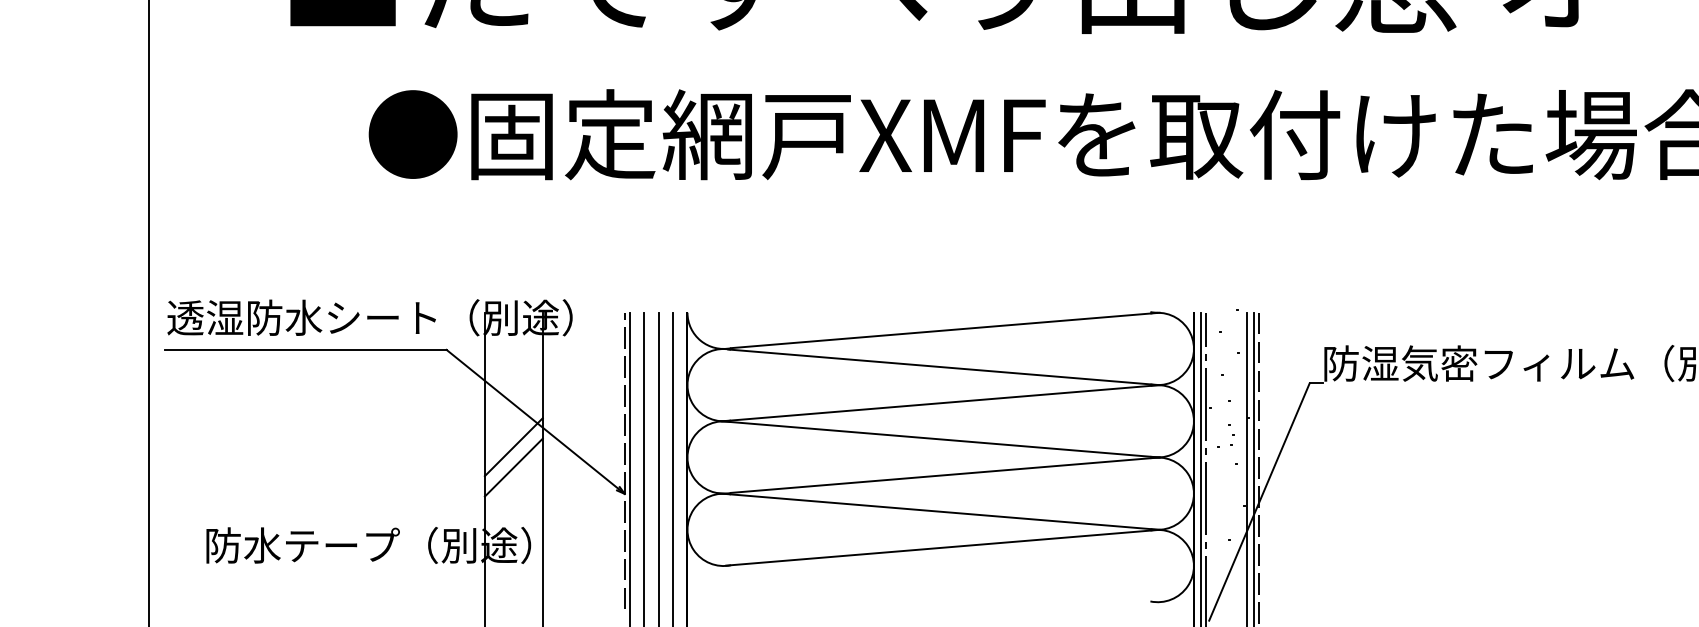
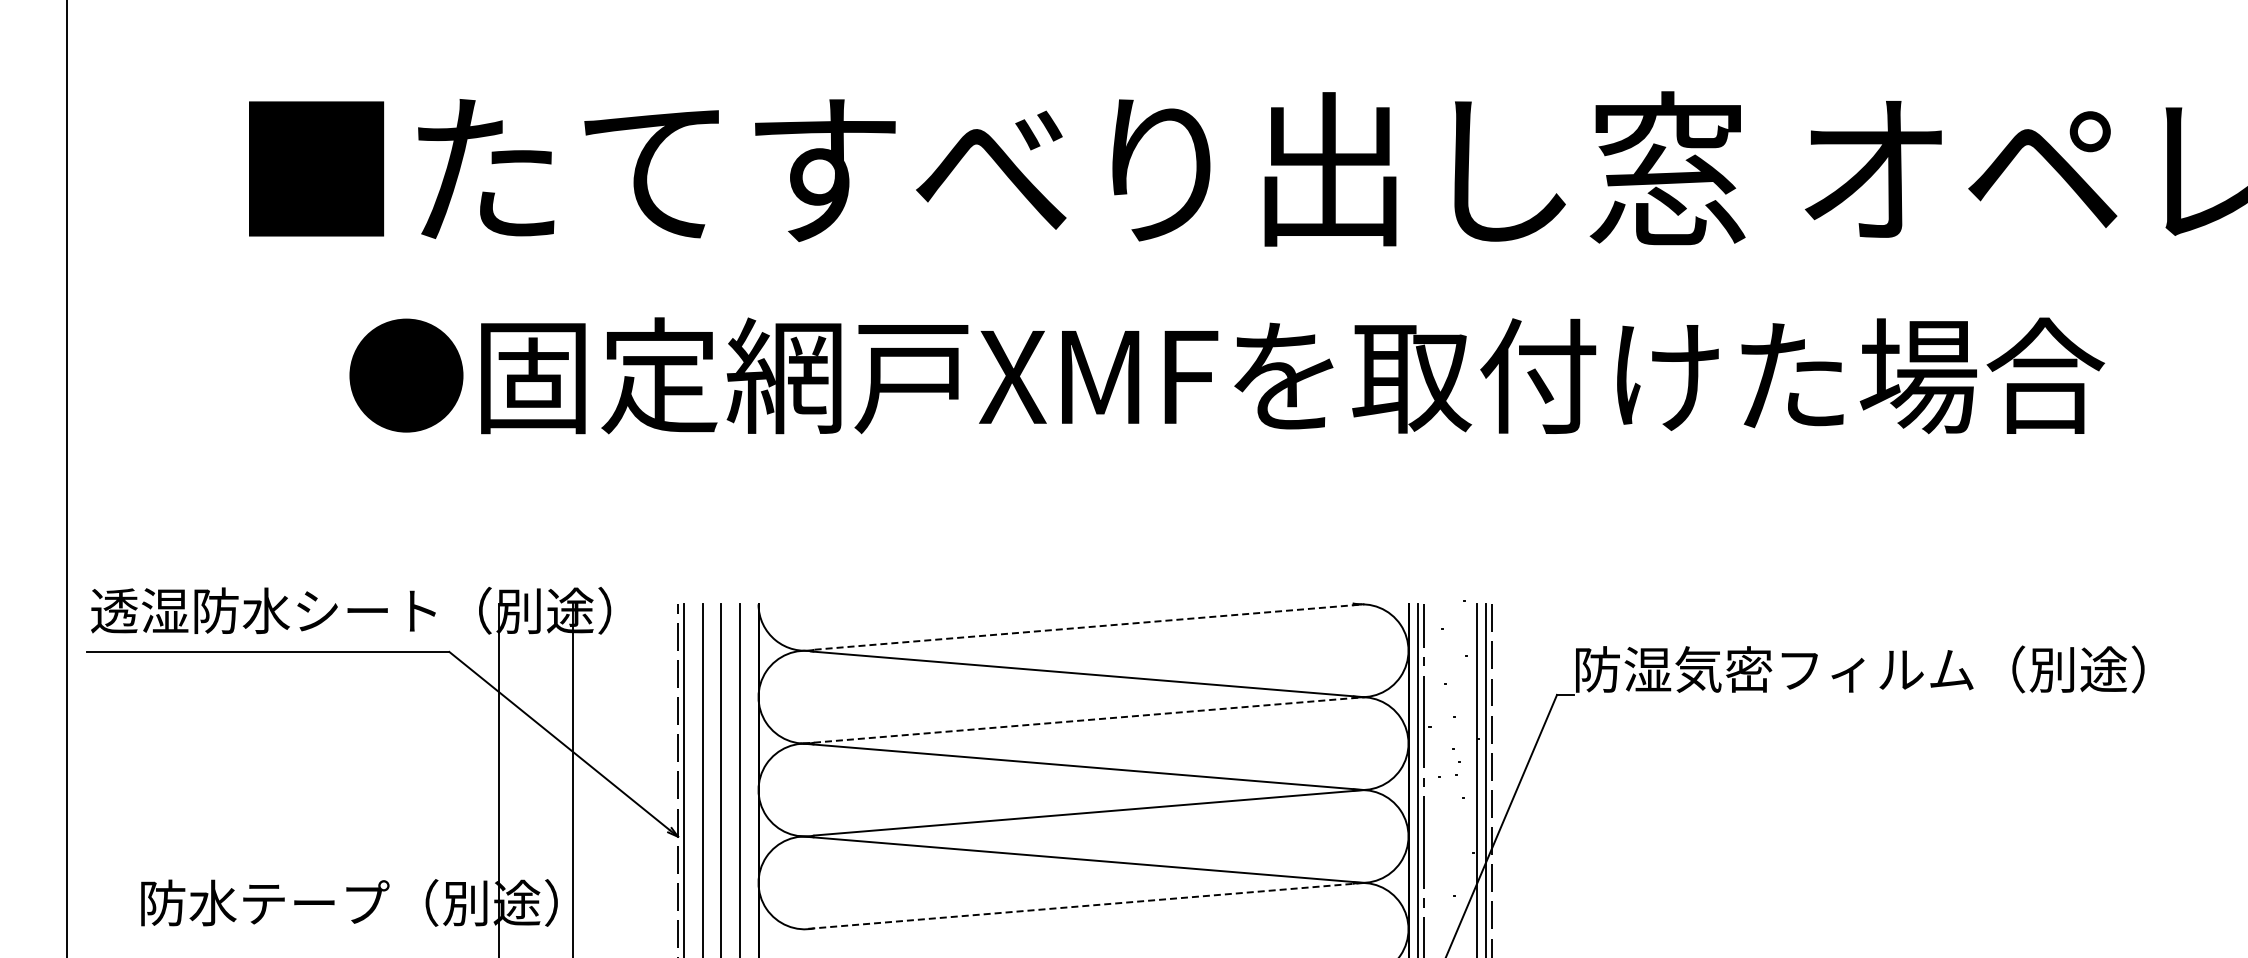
line: (945, 330) -> (1089, 627), solid -> dashed
line: (940, 403) -> (1083, 720), solid -> dashed
line: (513, 446) -> (535, 776), removed
line: (513, 467) -> (535, 802), removed
line: (943, 547) -> (1086, 905), solid -> dashed

